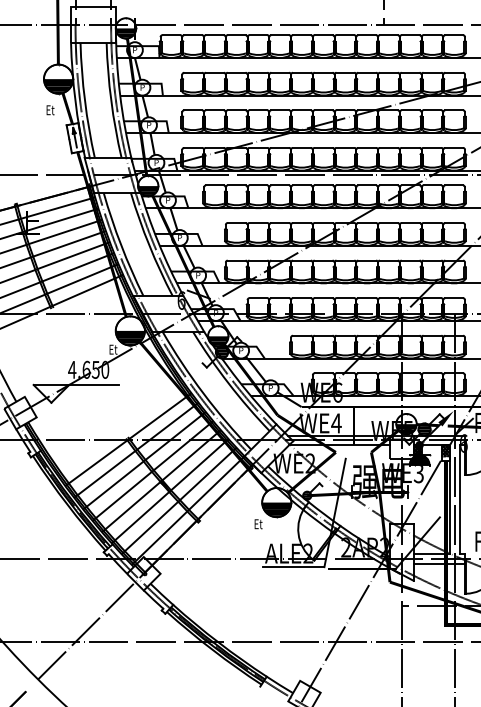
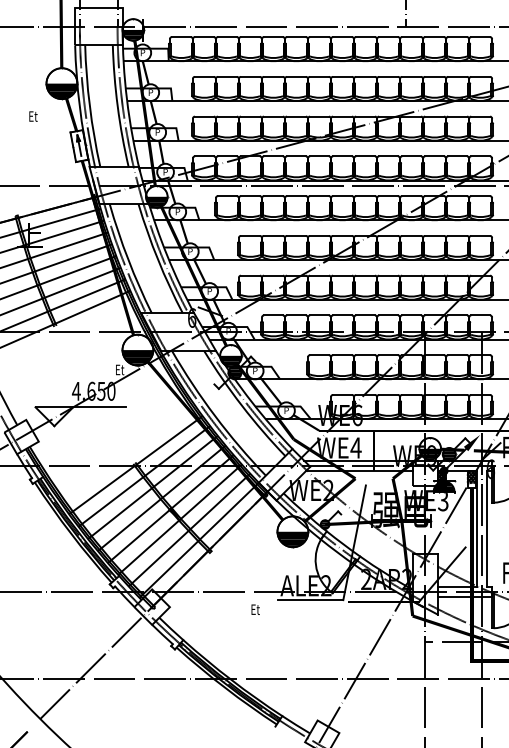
text: (50, 110) -> (33, 116), moved
text: (407, 429) -> (431, 454), WE5 -> WE9
text: (258, 524) -> (255, 609), moved

